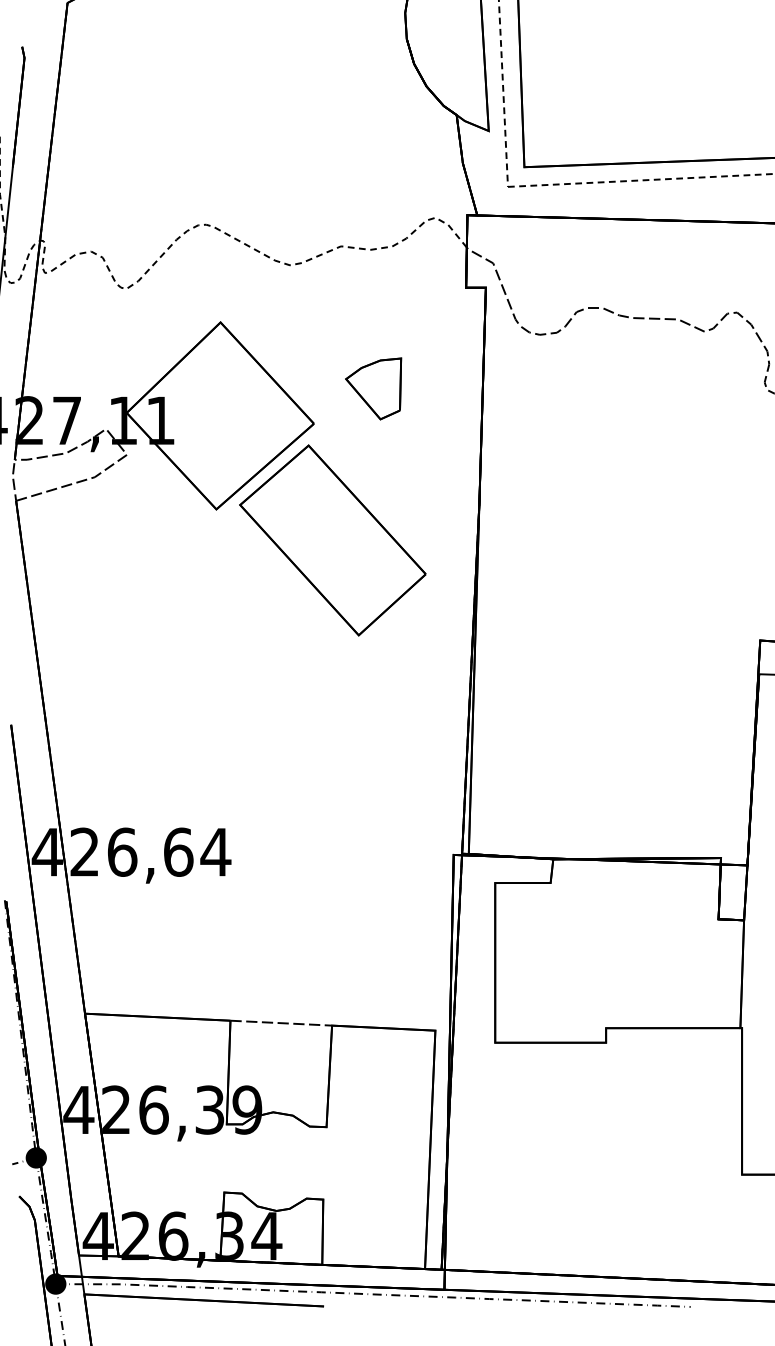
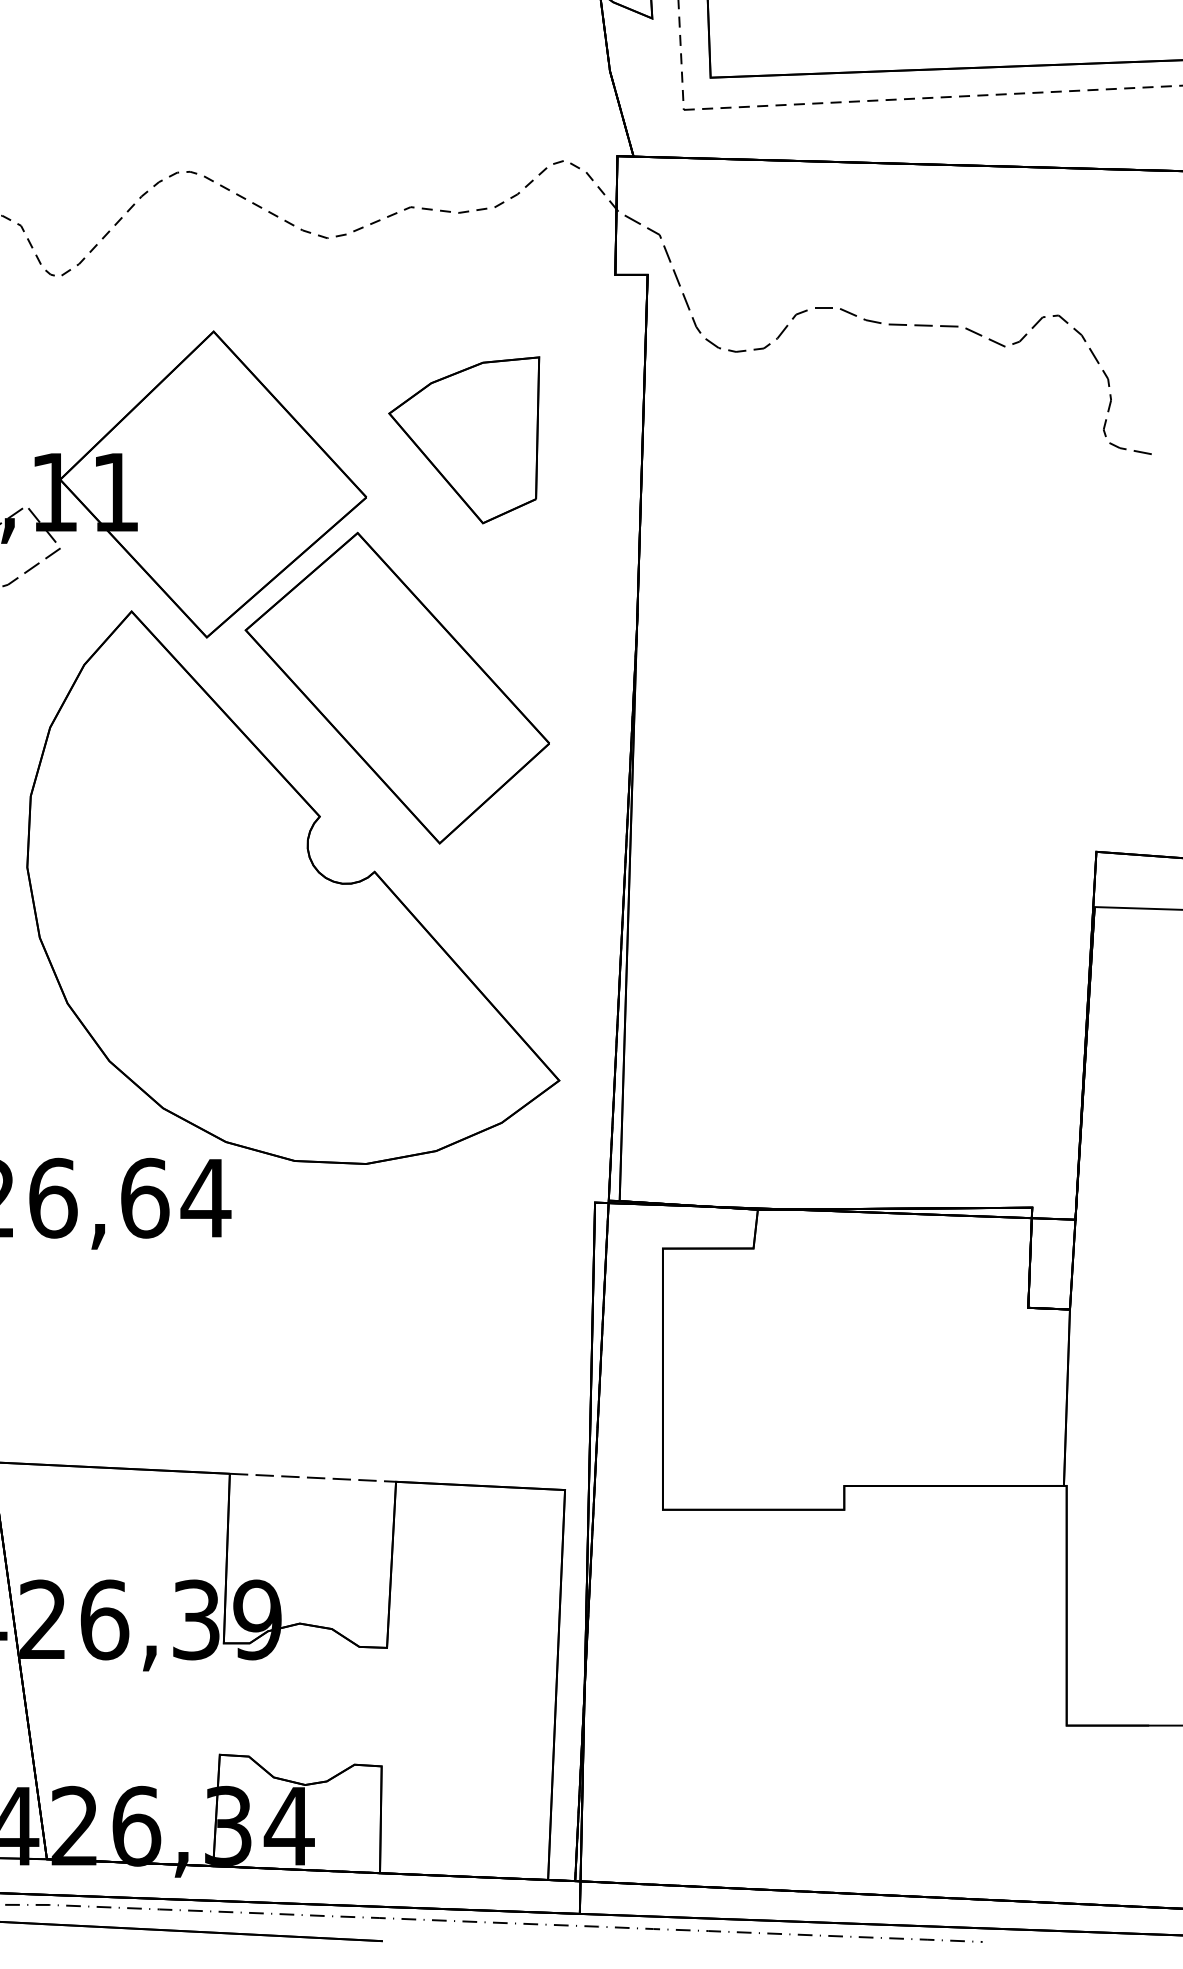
part: (373, 388) -> (463, 439), size x1.67
part: (269, 662) -> (293, 887), added

